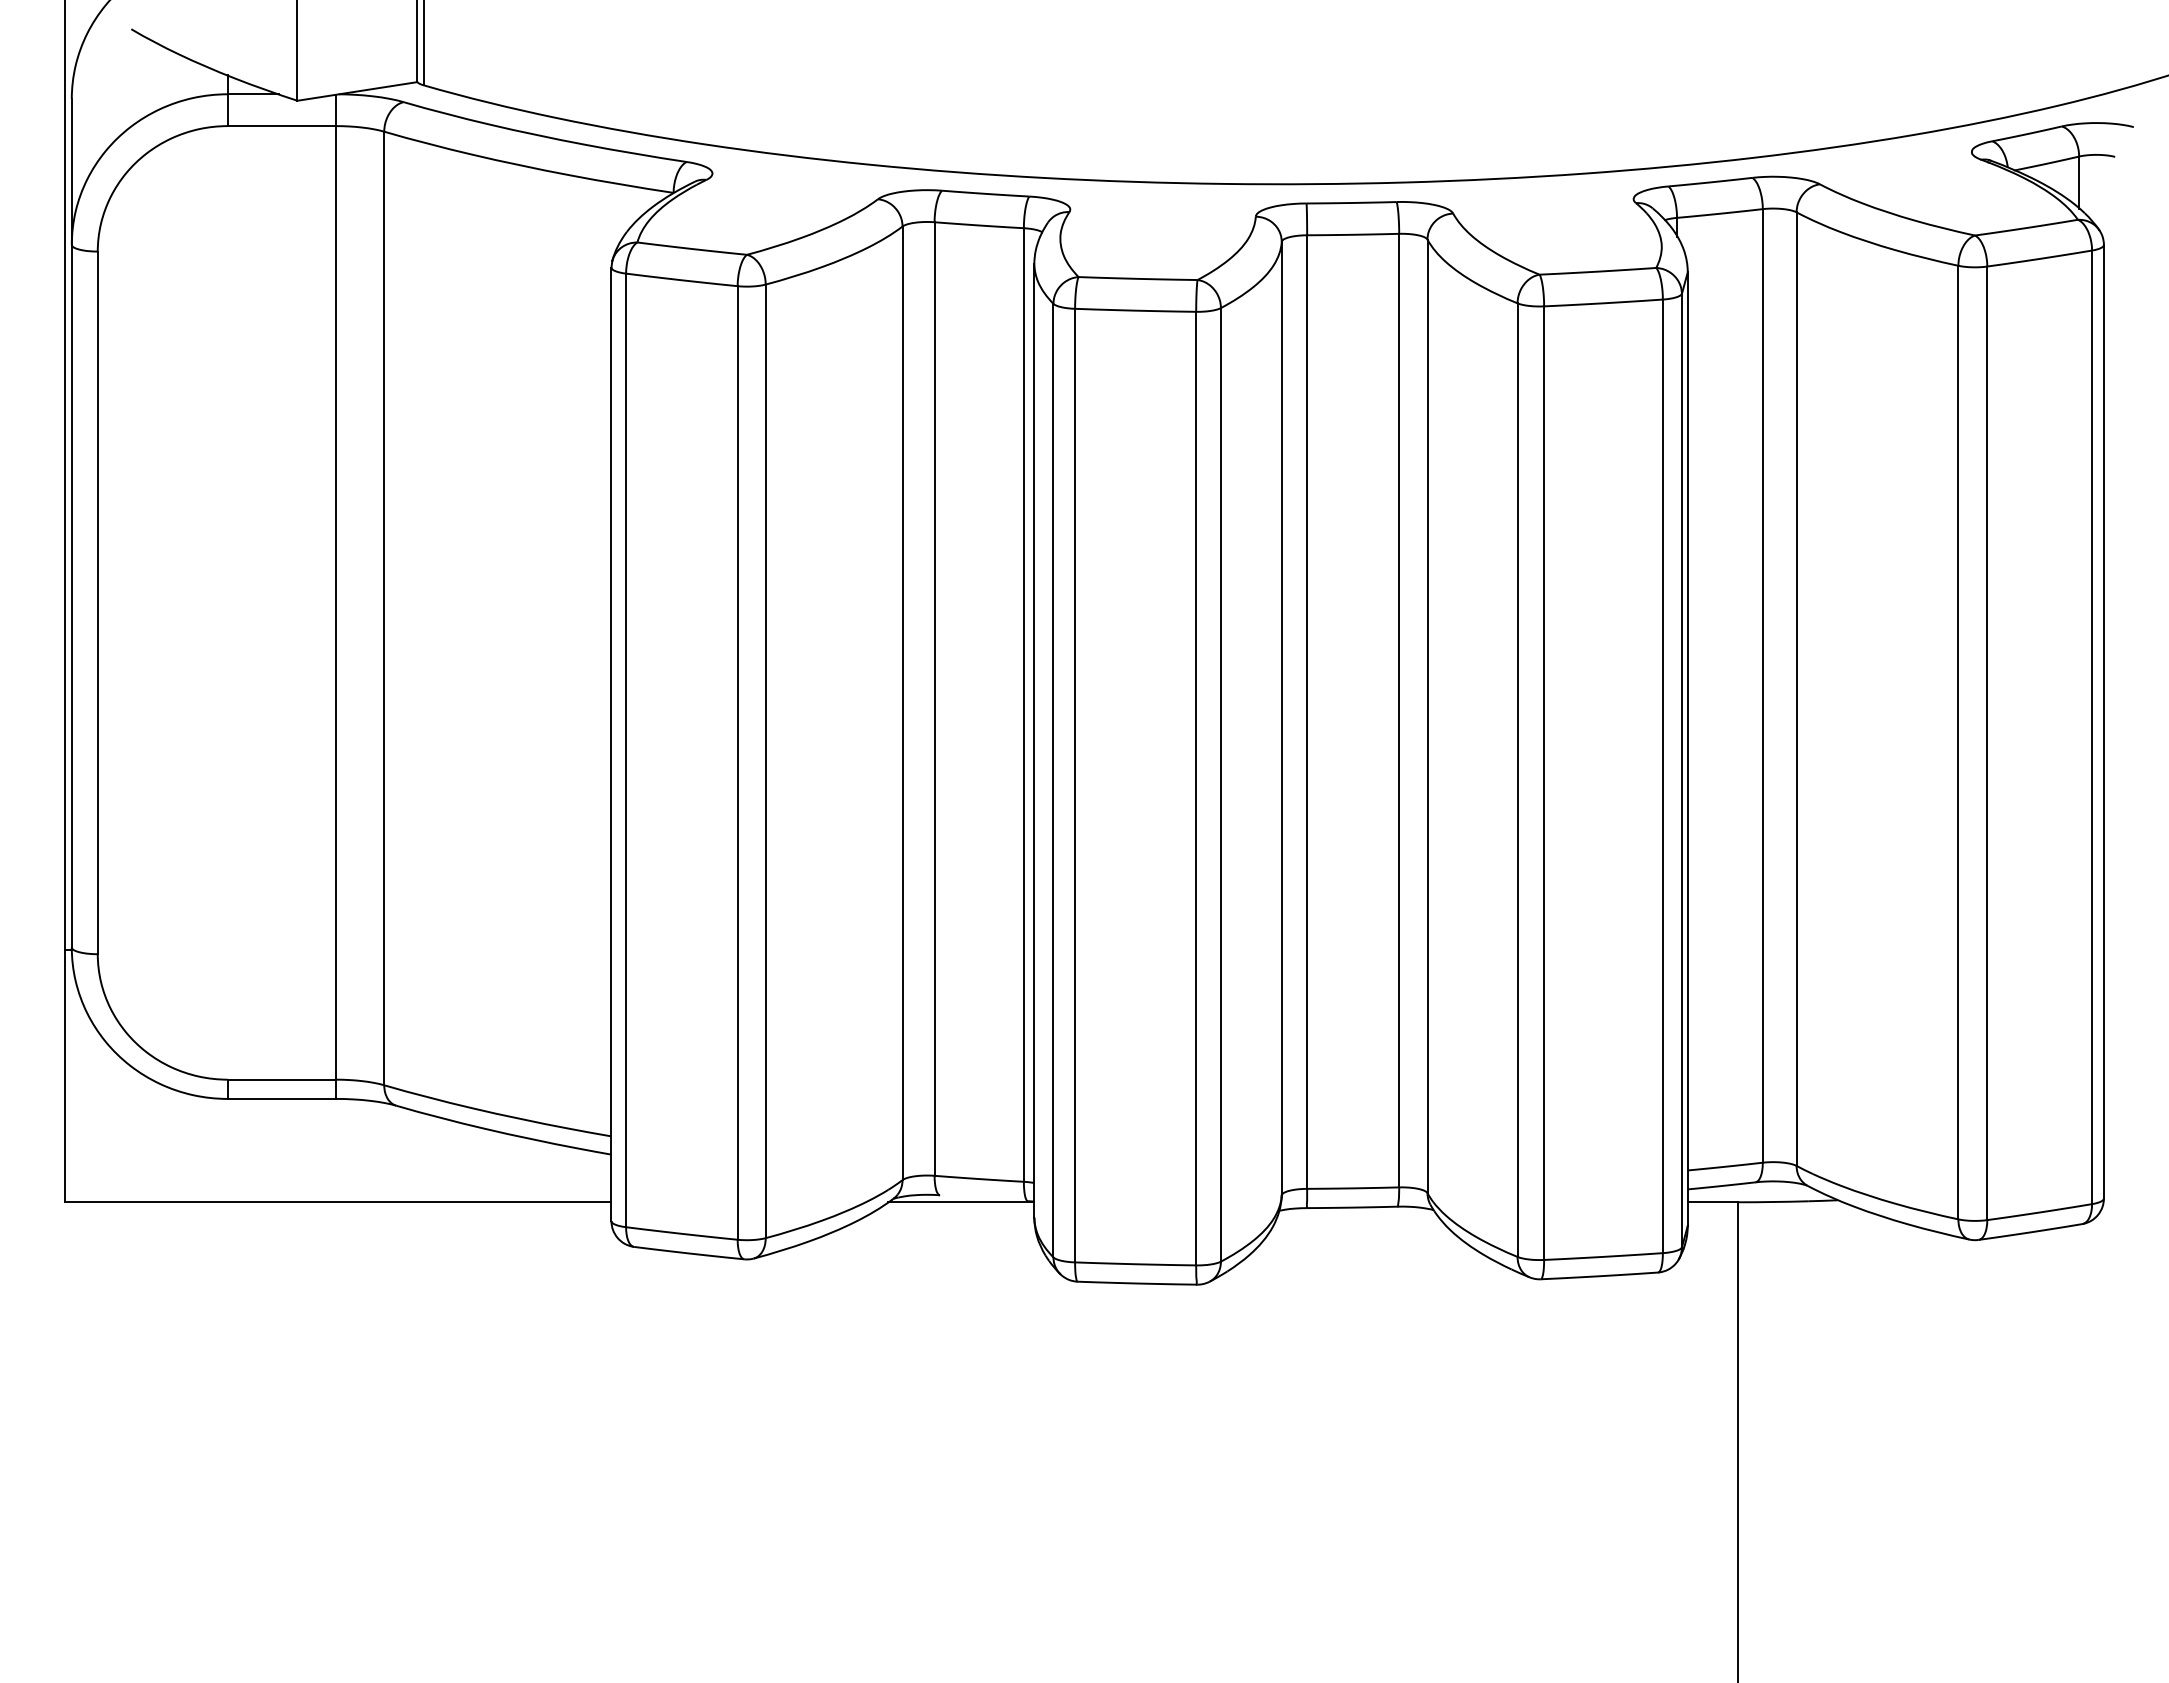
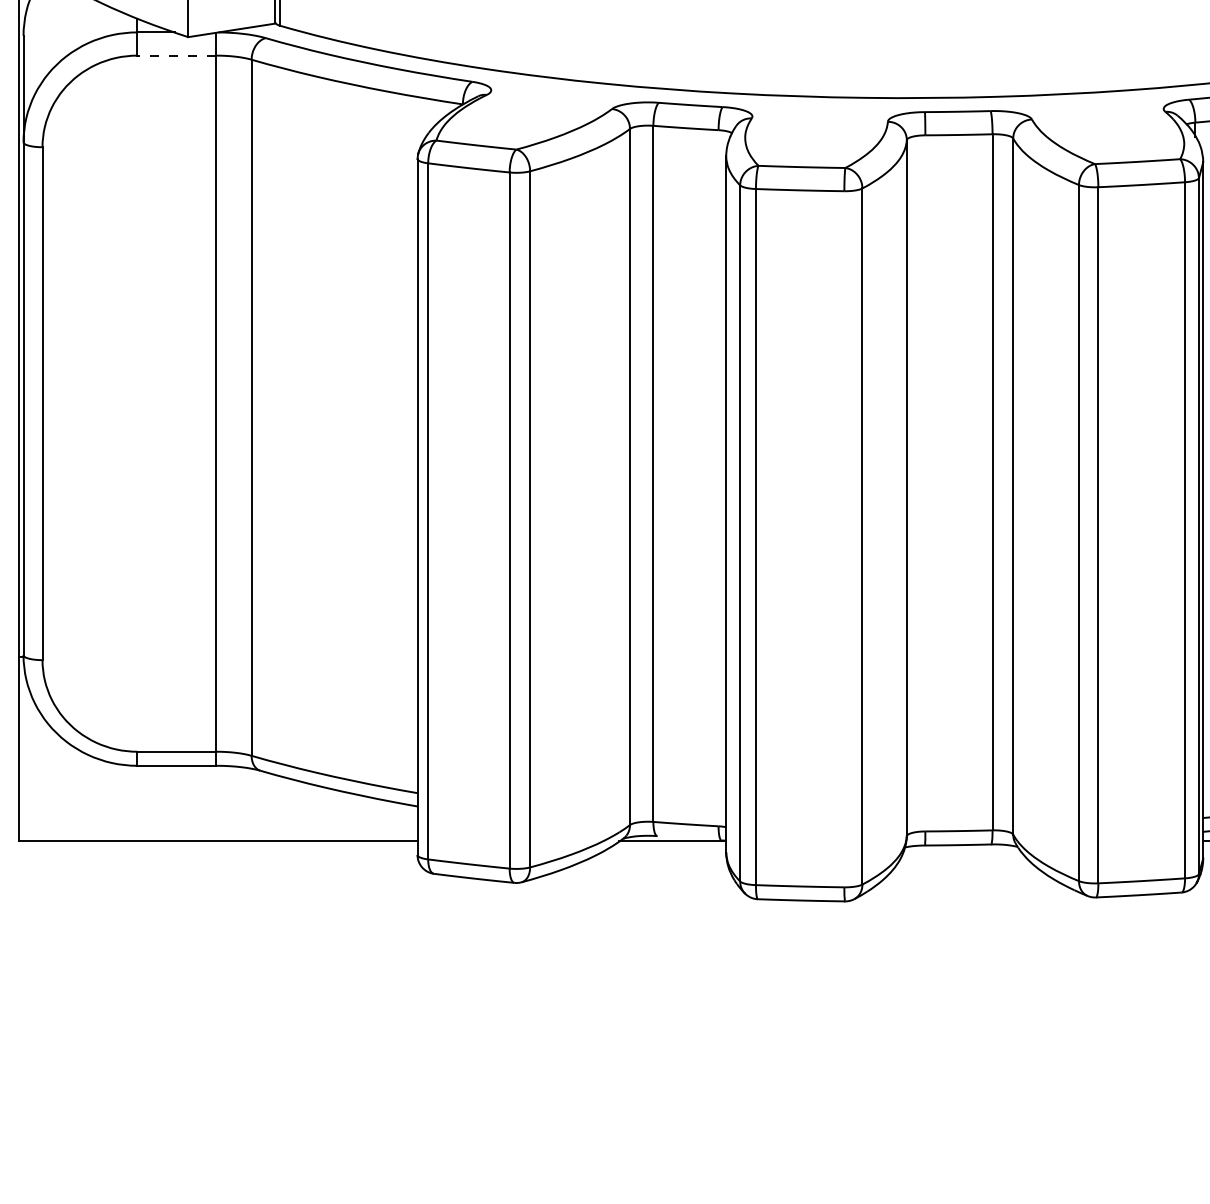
line: (281, 126) -> (176, 55), solid -> dashed
line: (1023, 704) -> (718, 477), removed
line: (1307, 711) -> (925, 482), removed
line: (1196, 788) -> (844, 539), removed

